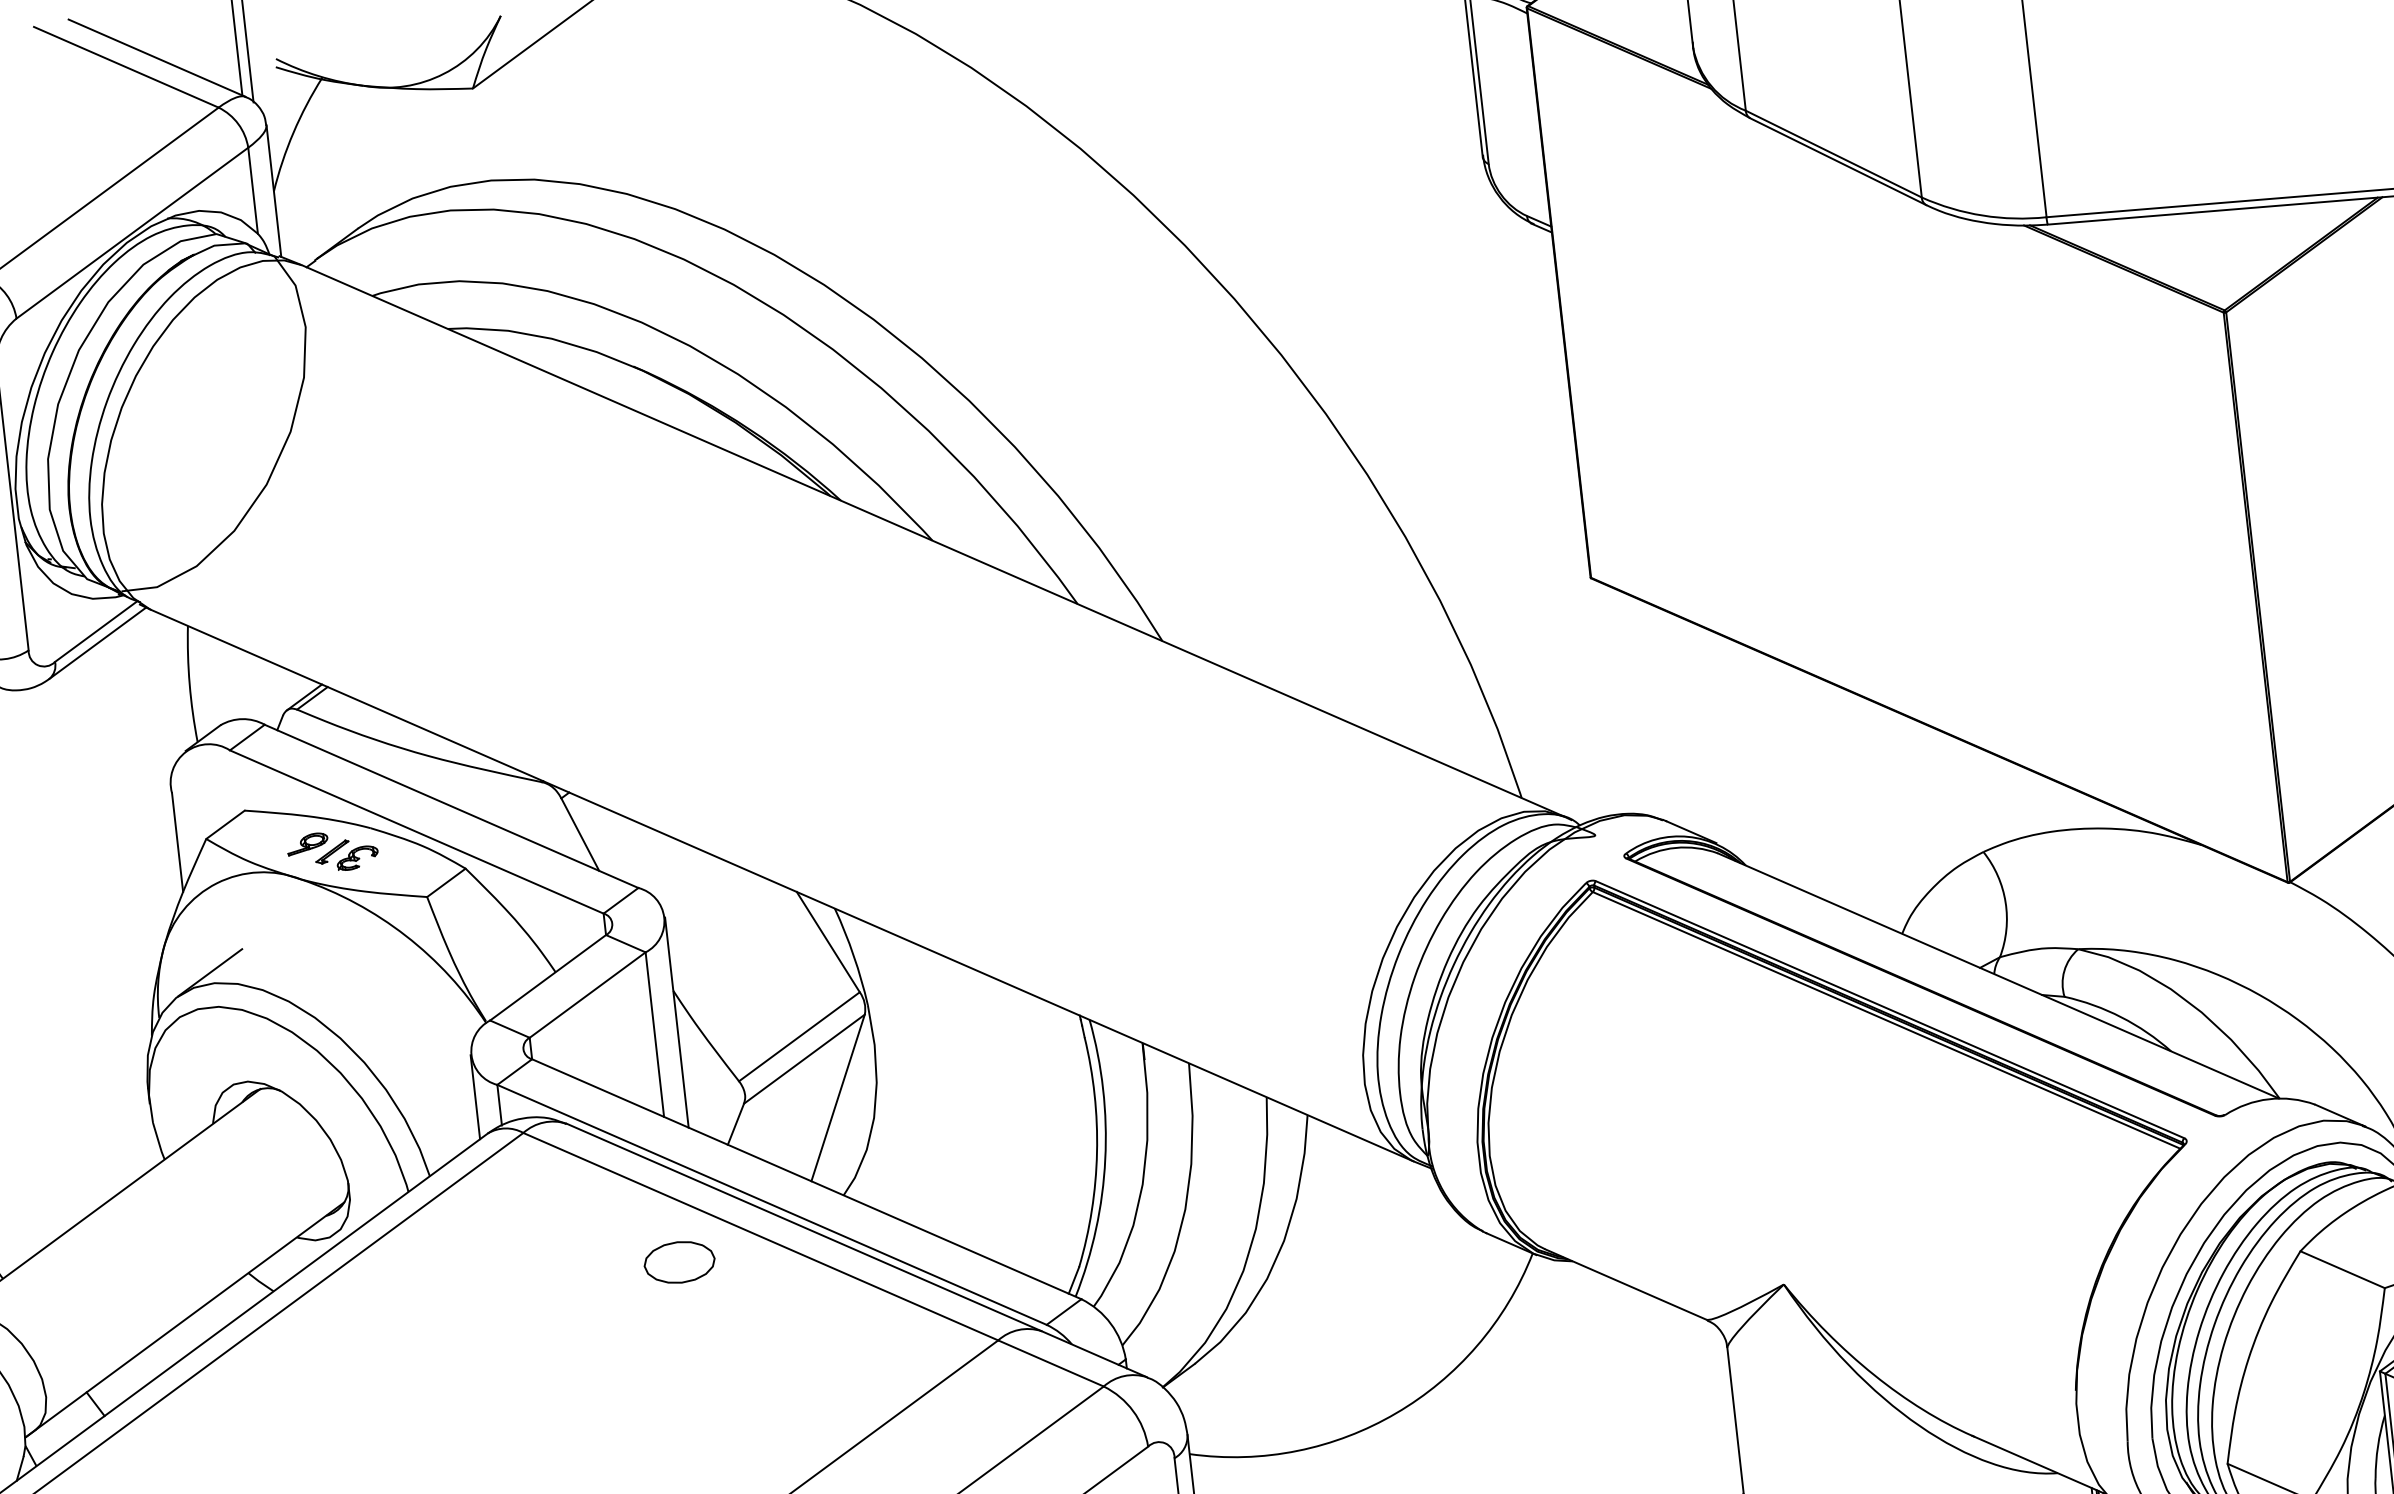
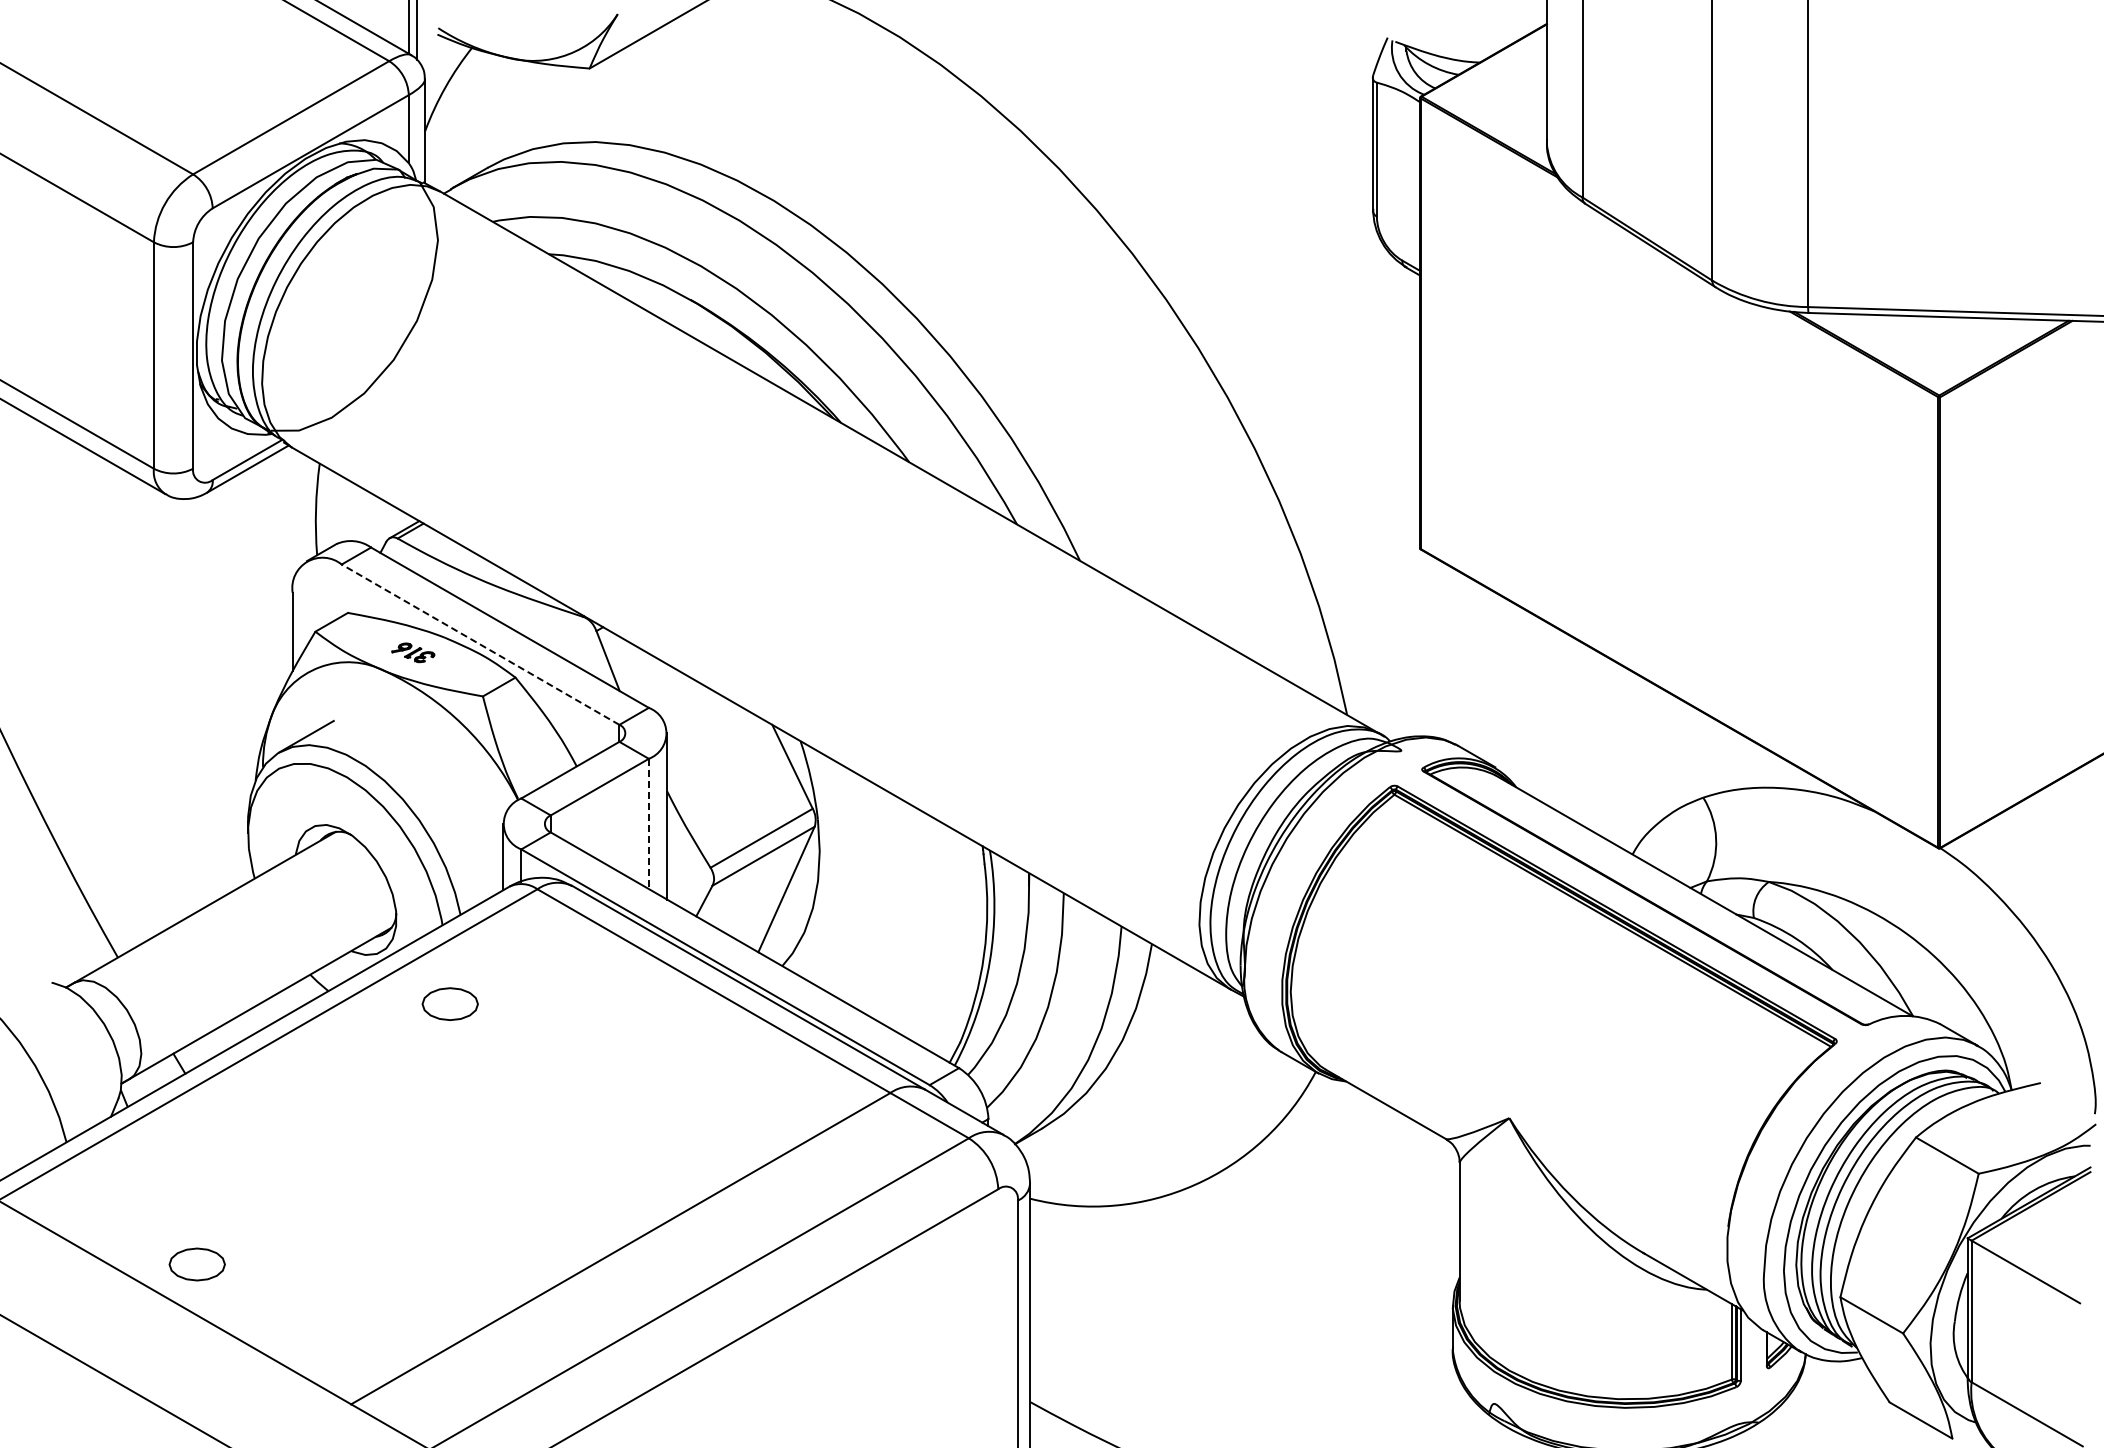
line: (416, 831) -> (480, 644), solid -> dashed
part: (333, 851) -> (413, 652), size x0.6
line: (654, 1035) -> (648, 824), solid -> dashed
part: (678, 1261) -> (449, 1003), moved

